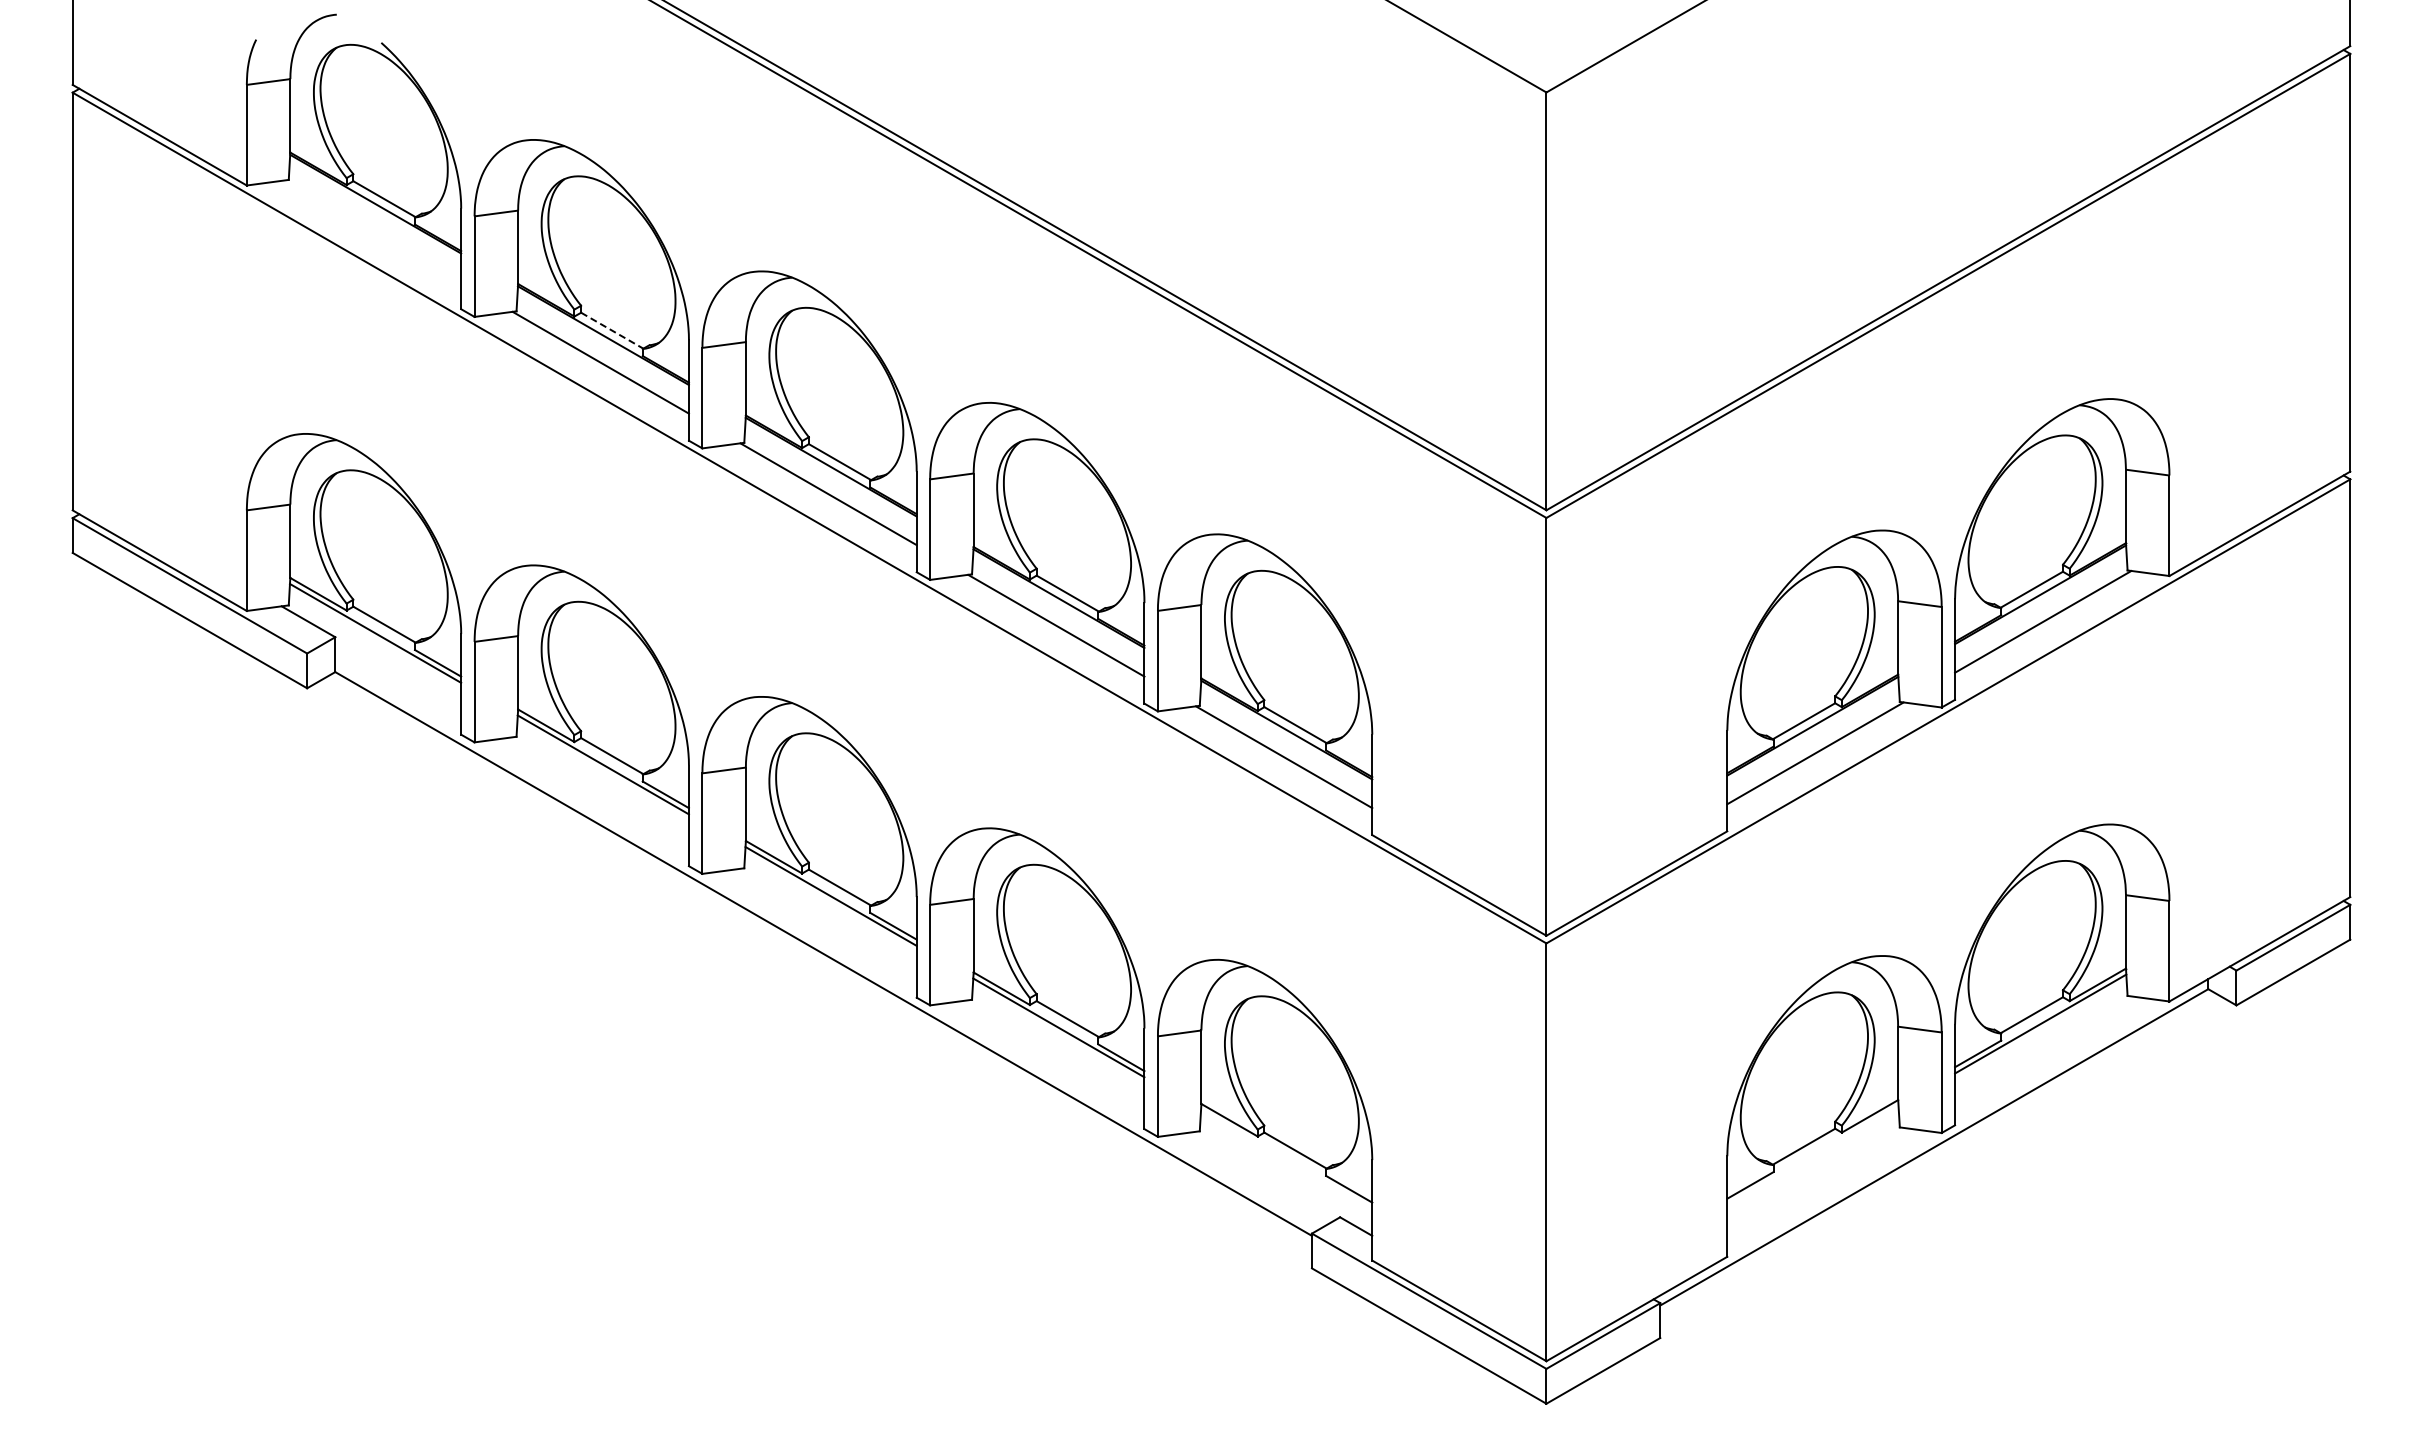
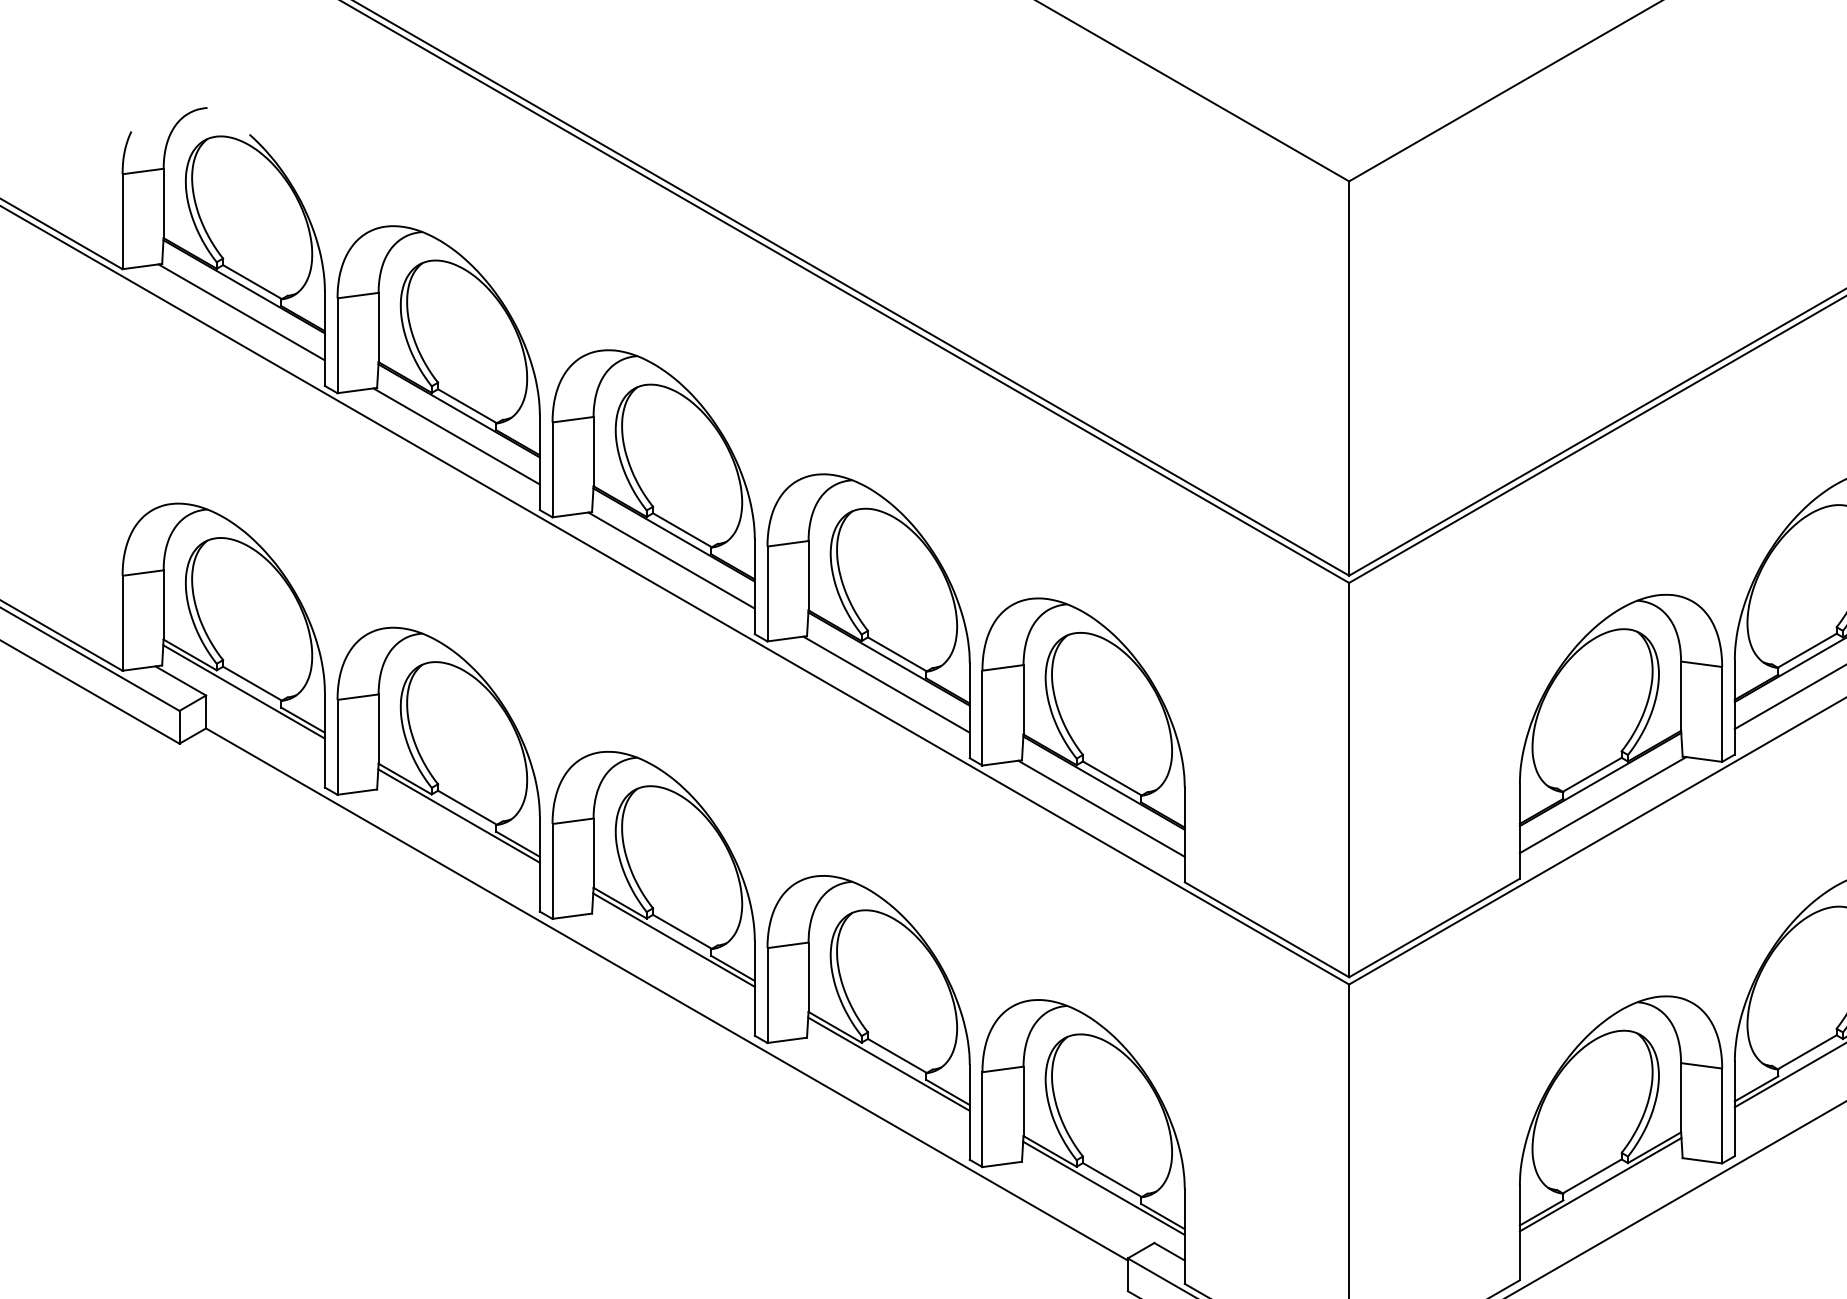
line: (372, 231) -> (241, 312), added
line: (612, 330) -> (467, 406), dashed -> solid
line: (1812, 1155) -> (1600, 1184), added
line: (1286, 1158) -> (1103, 1187), added

